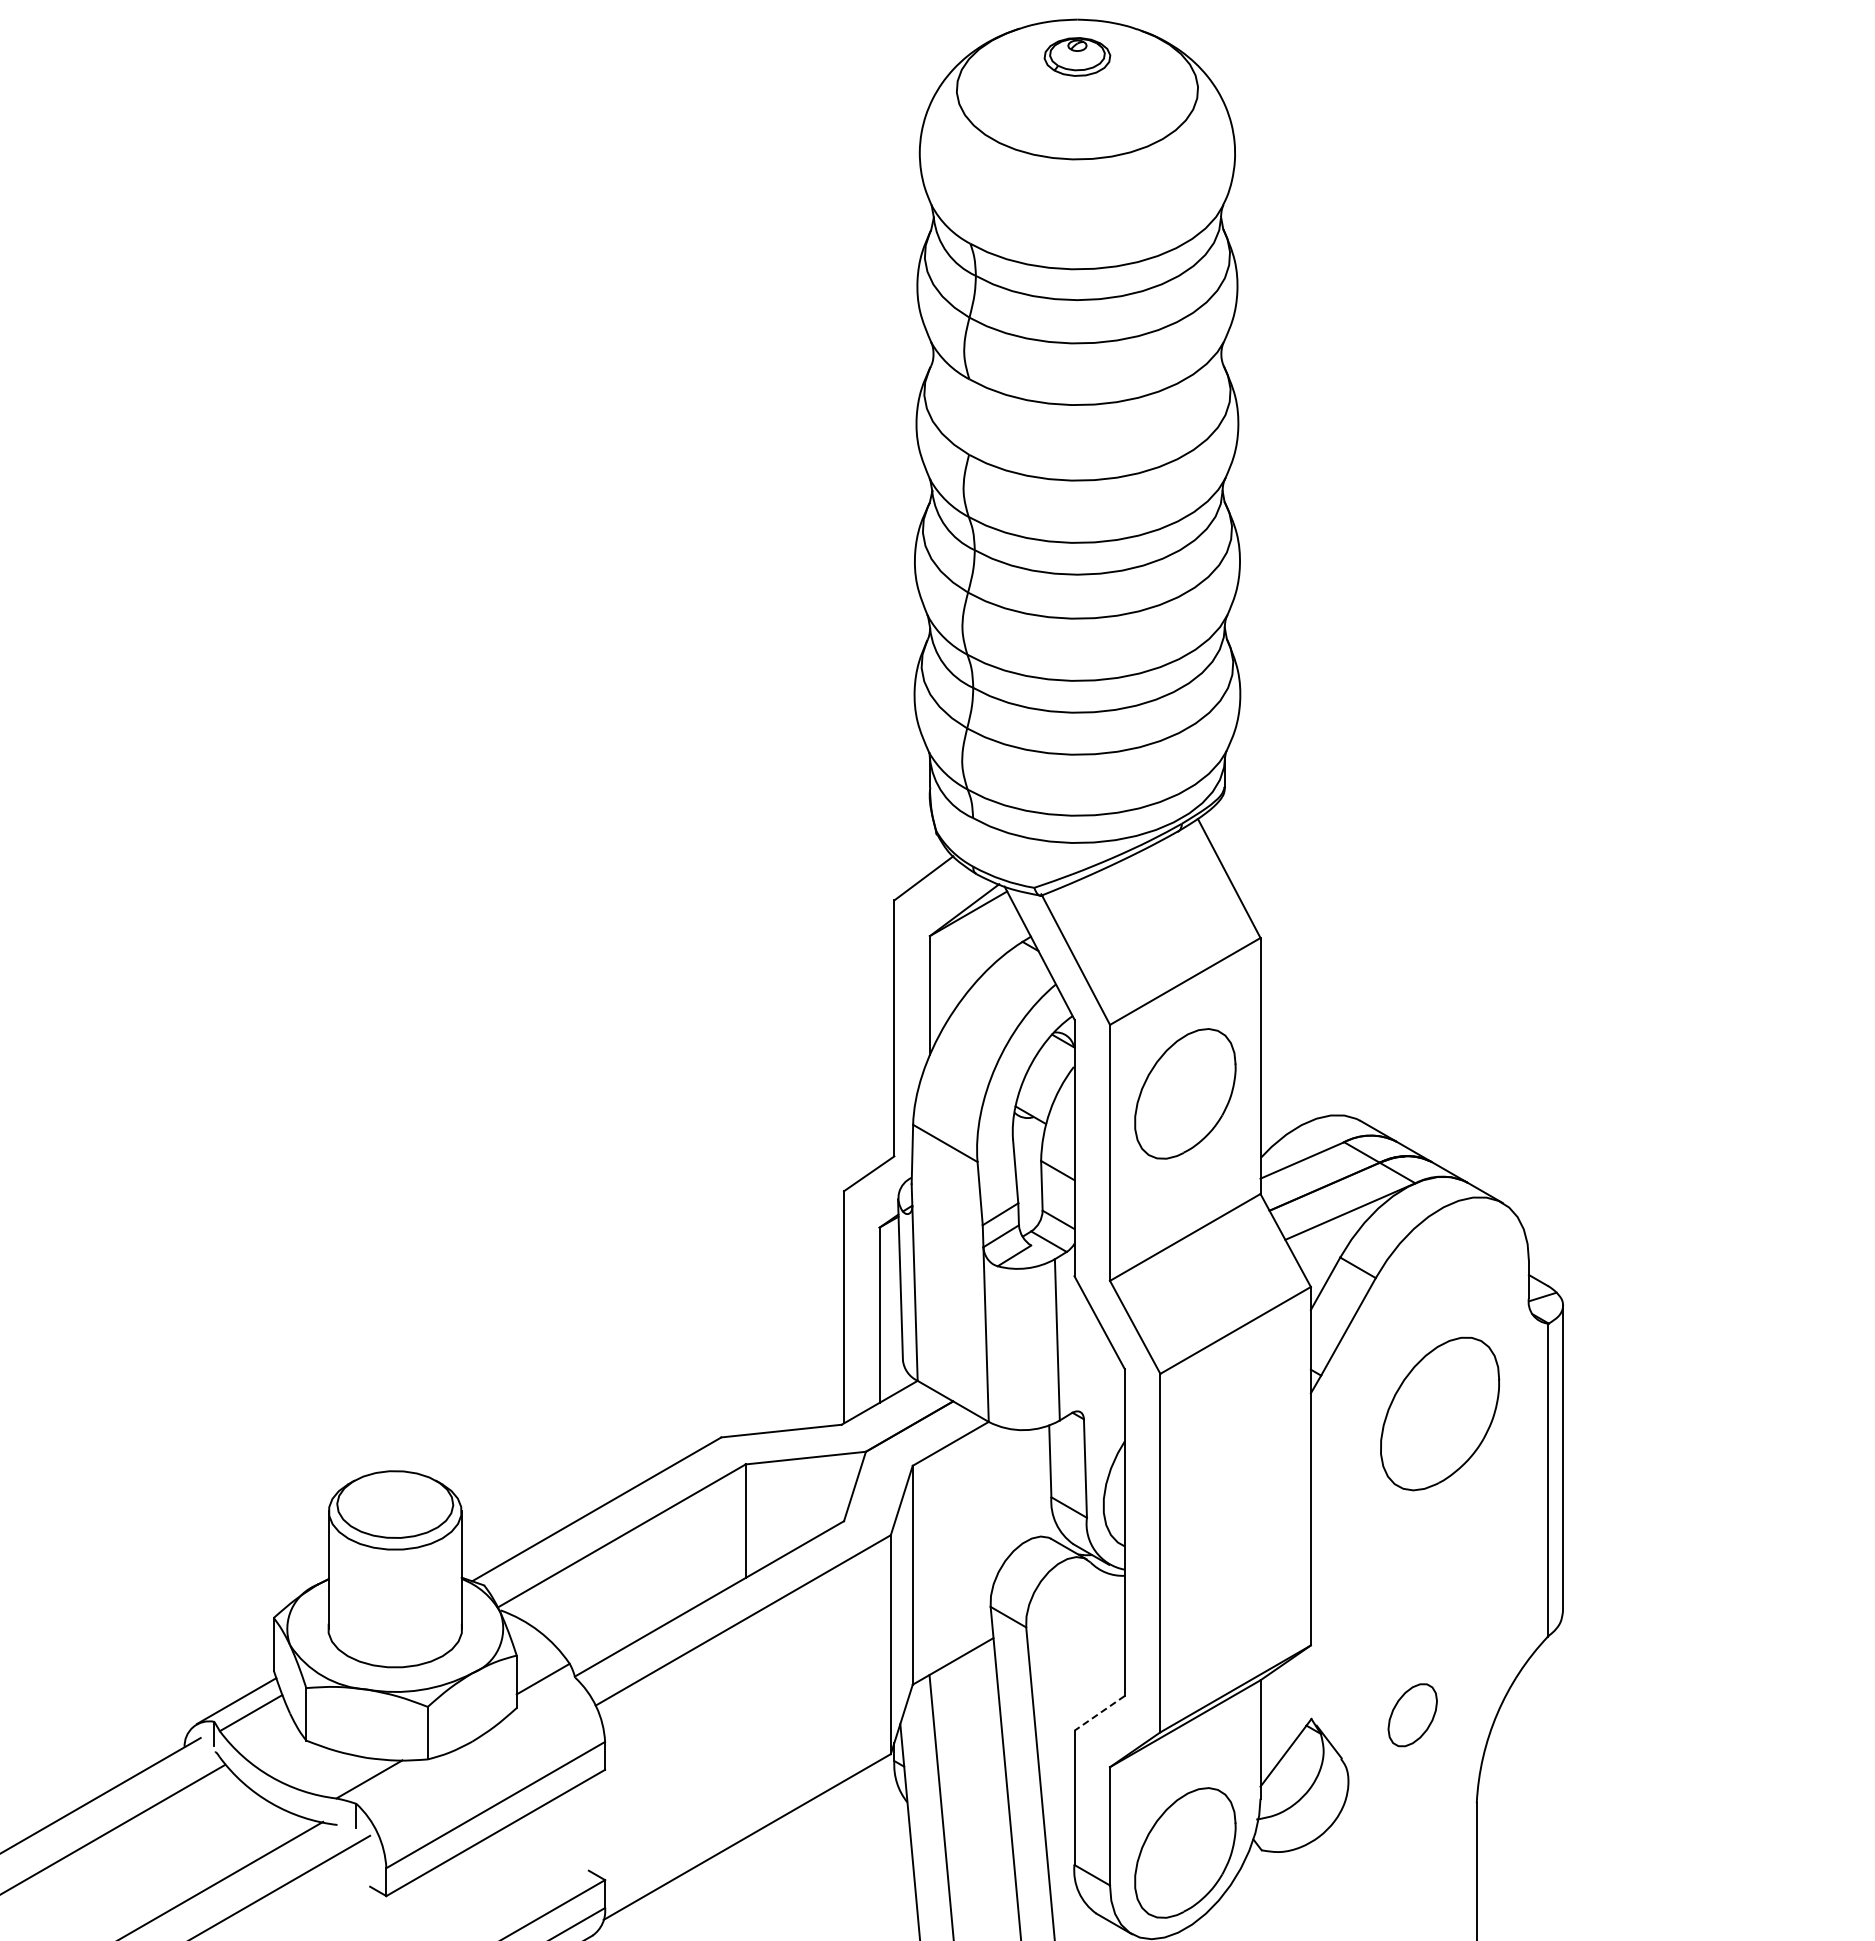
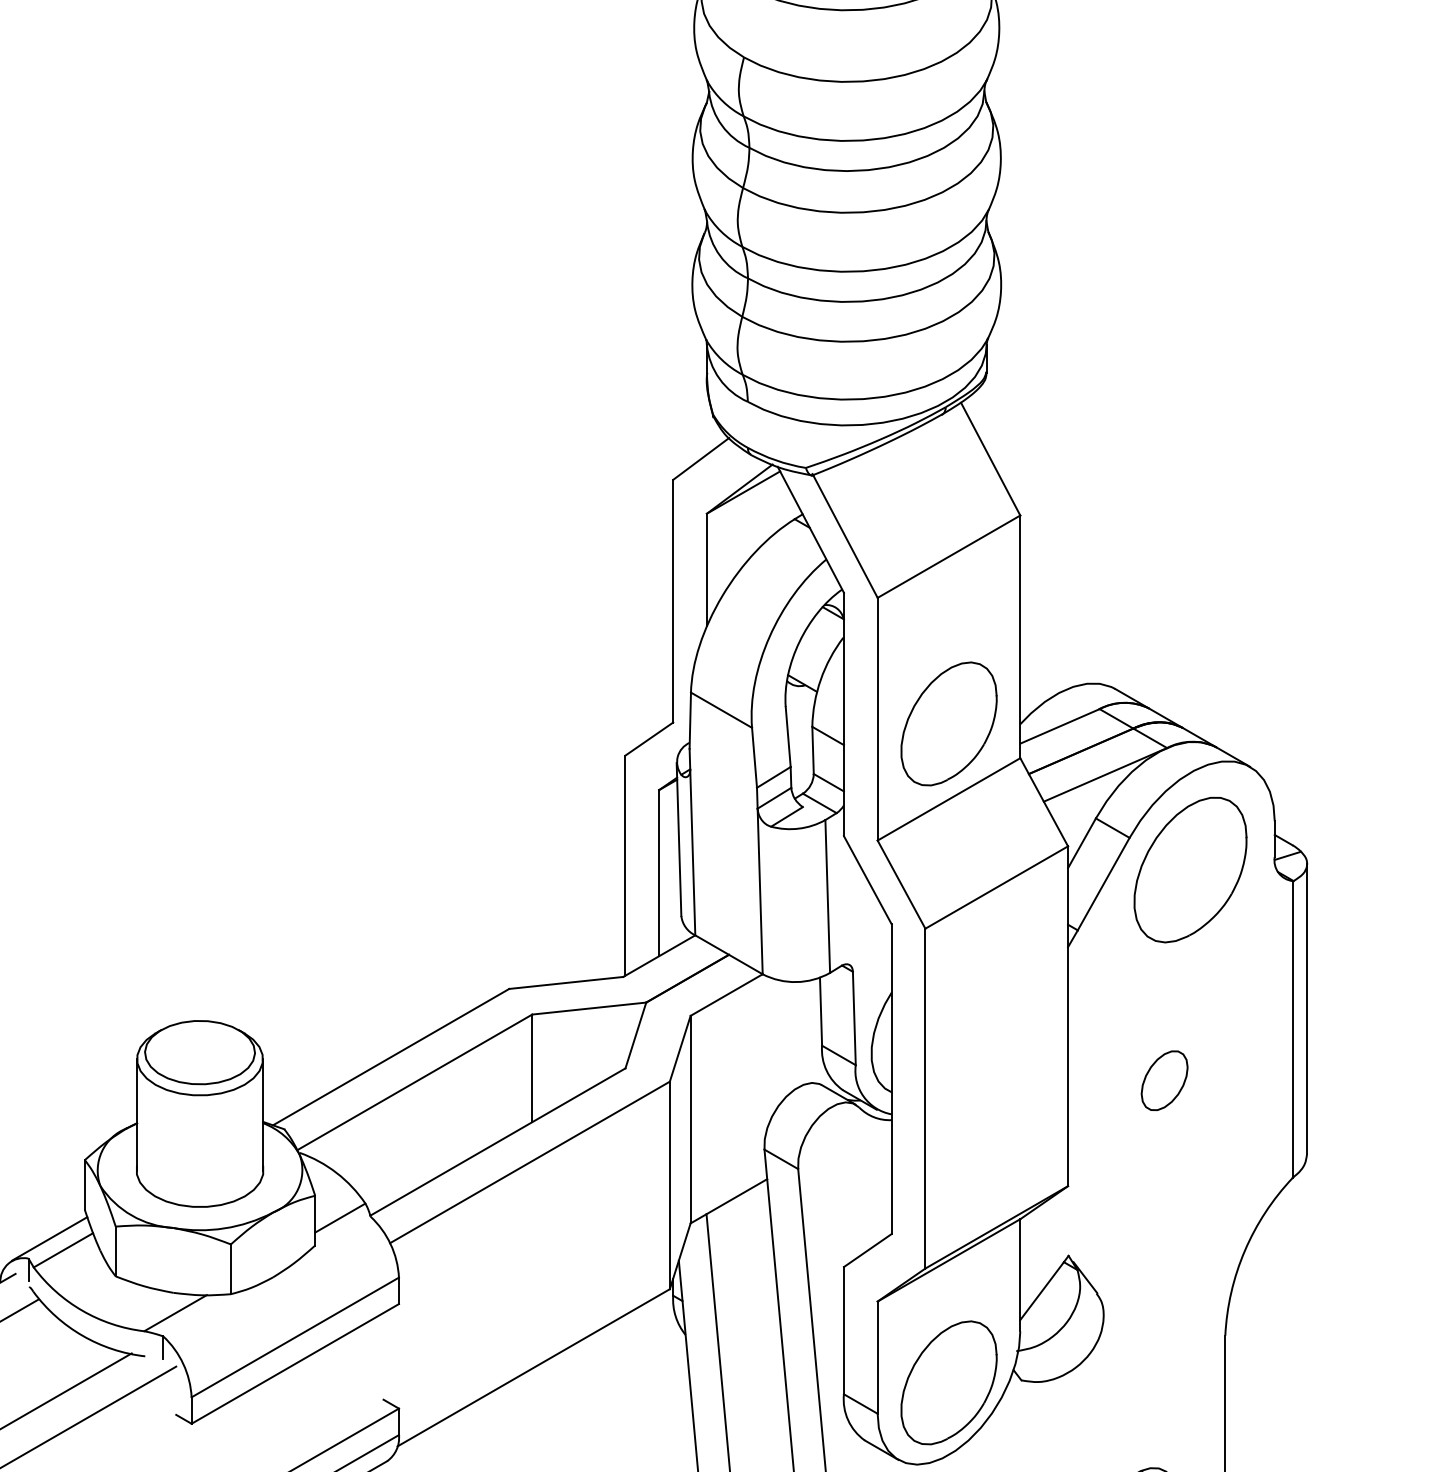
part: (1185, 1093) -> (949, 723), moved
part: (1440, 1413) -> (1190, 869), moved
line: (1099, 1713) -> (867, 1250), dashed -> solid
part: (1412, 1715) -> (1164, 1080), moved

